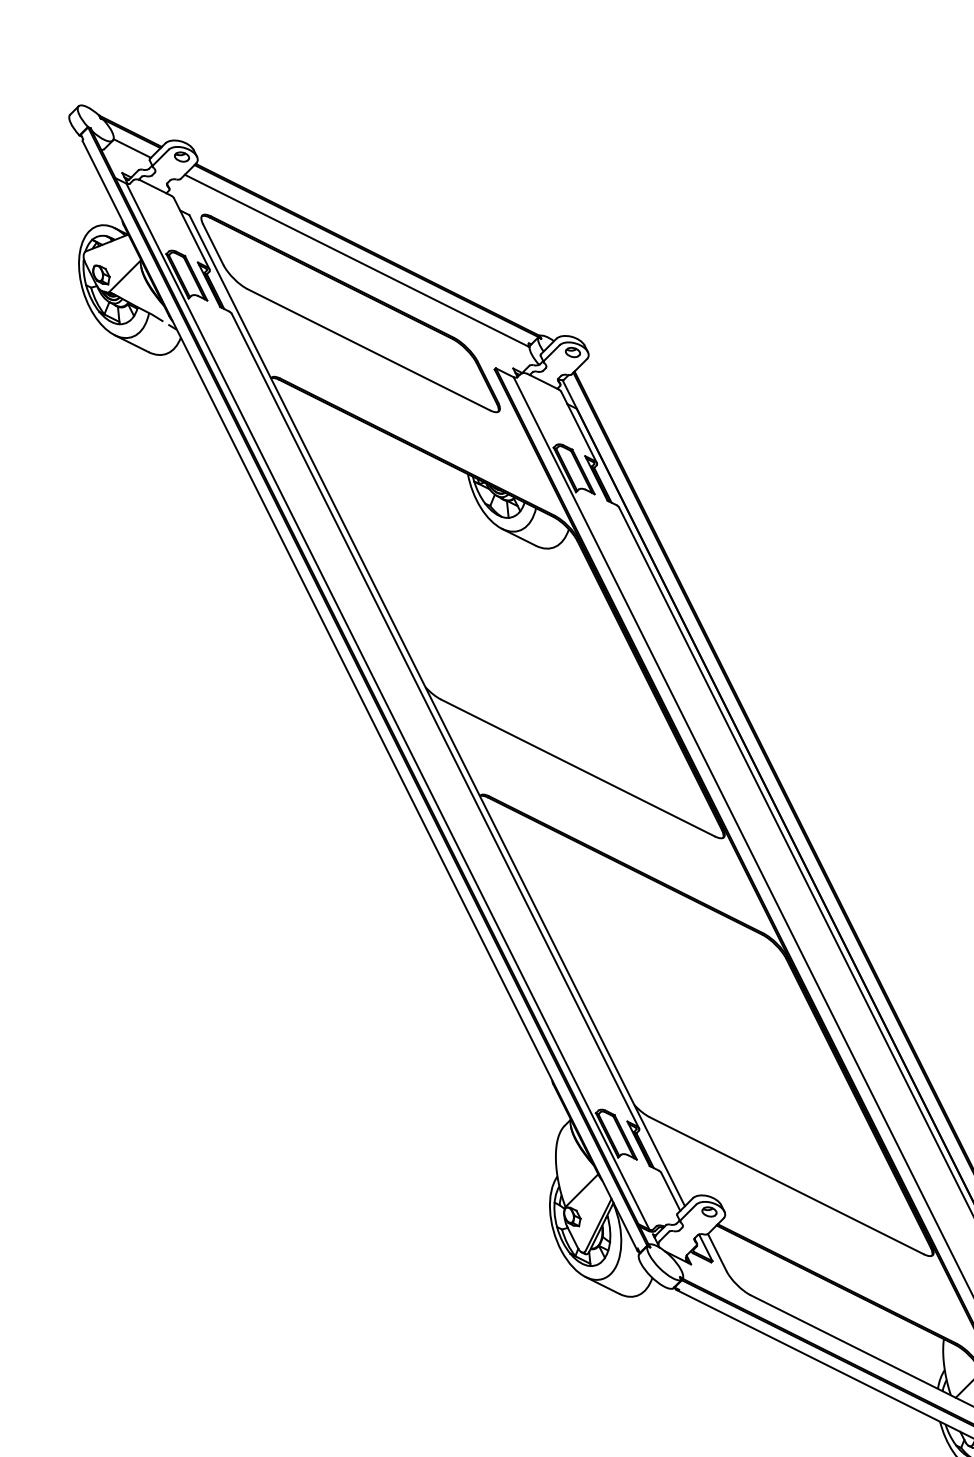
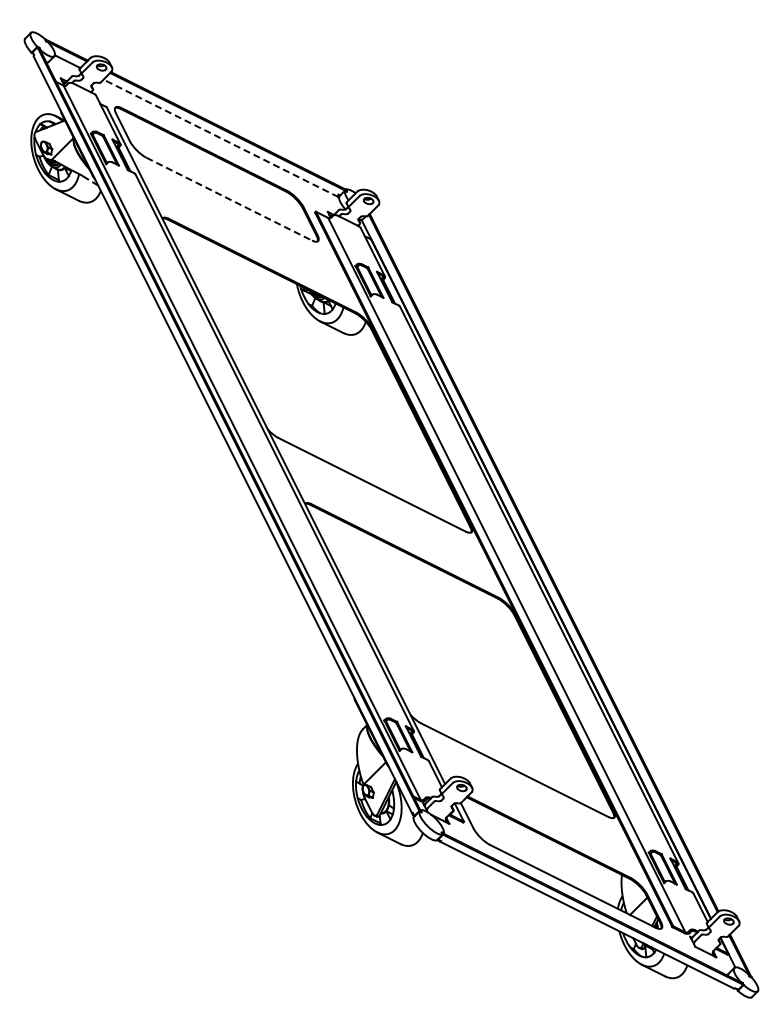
line: (356, 260) -> (220, 138), solid -> dashed
line: (369, 350) -> (229, 199), solid -> dashed

